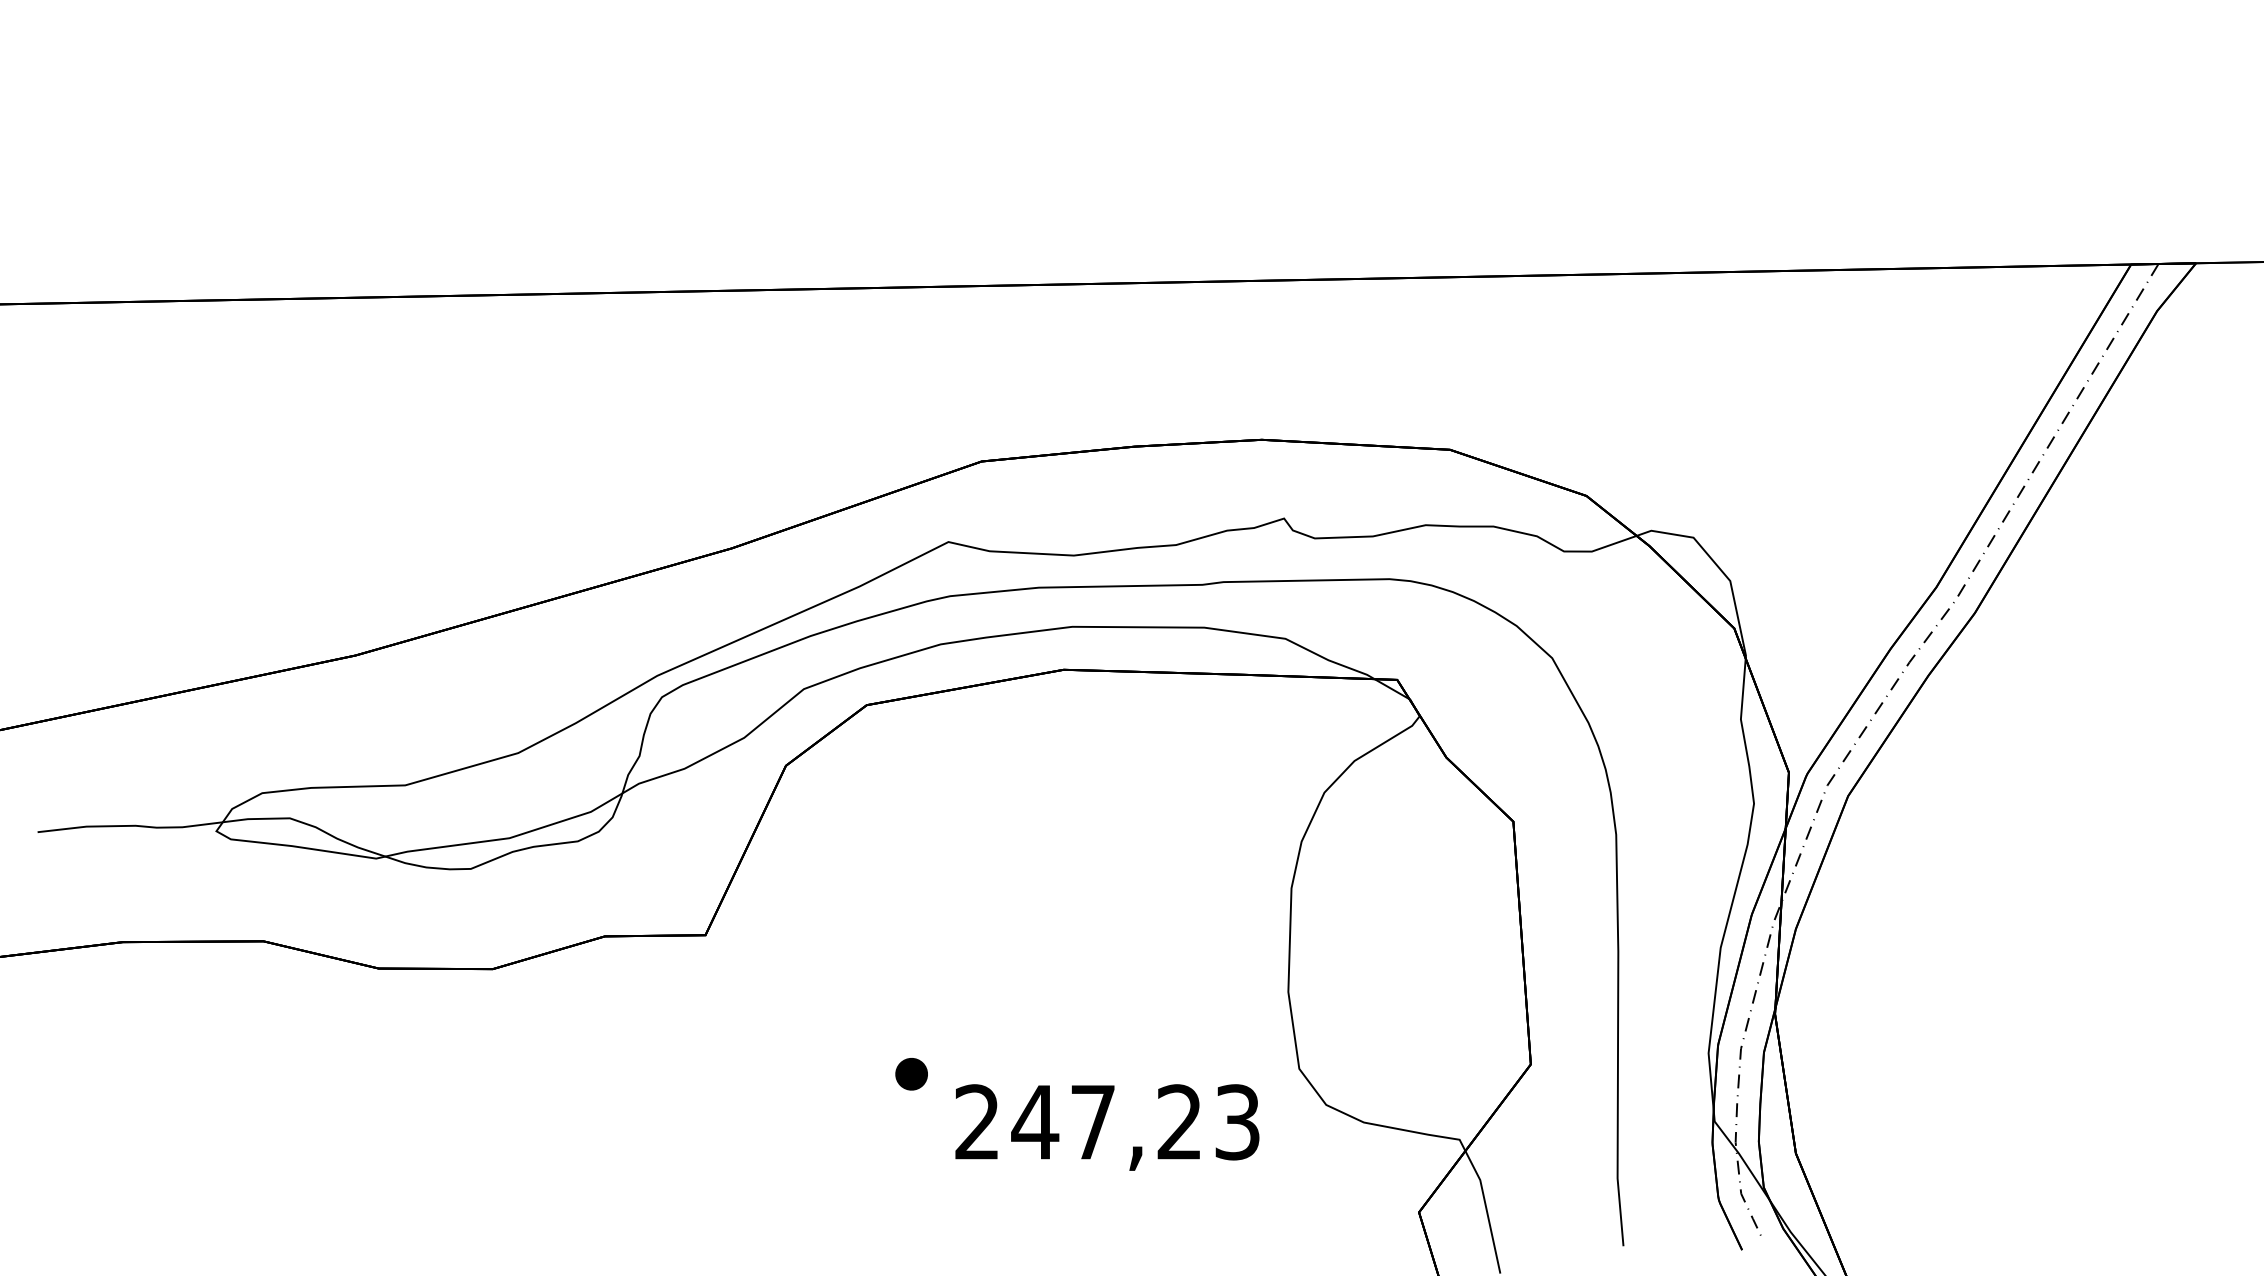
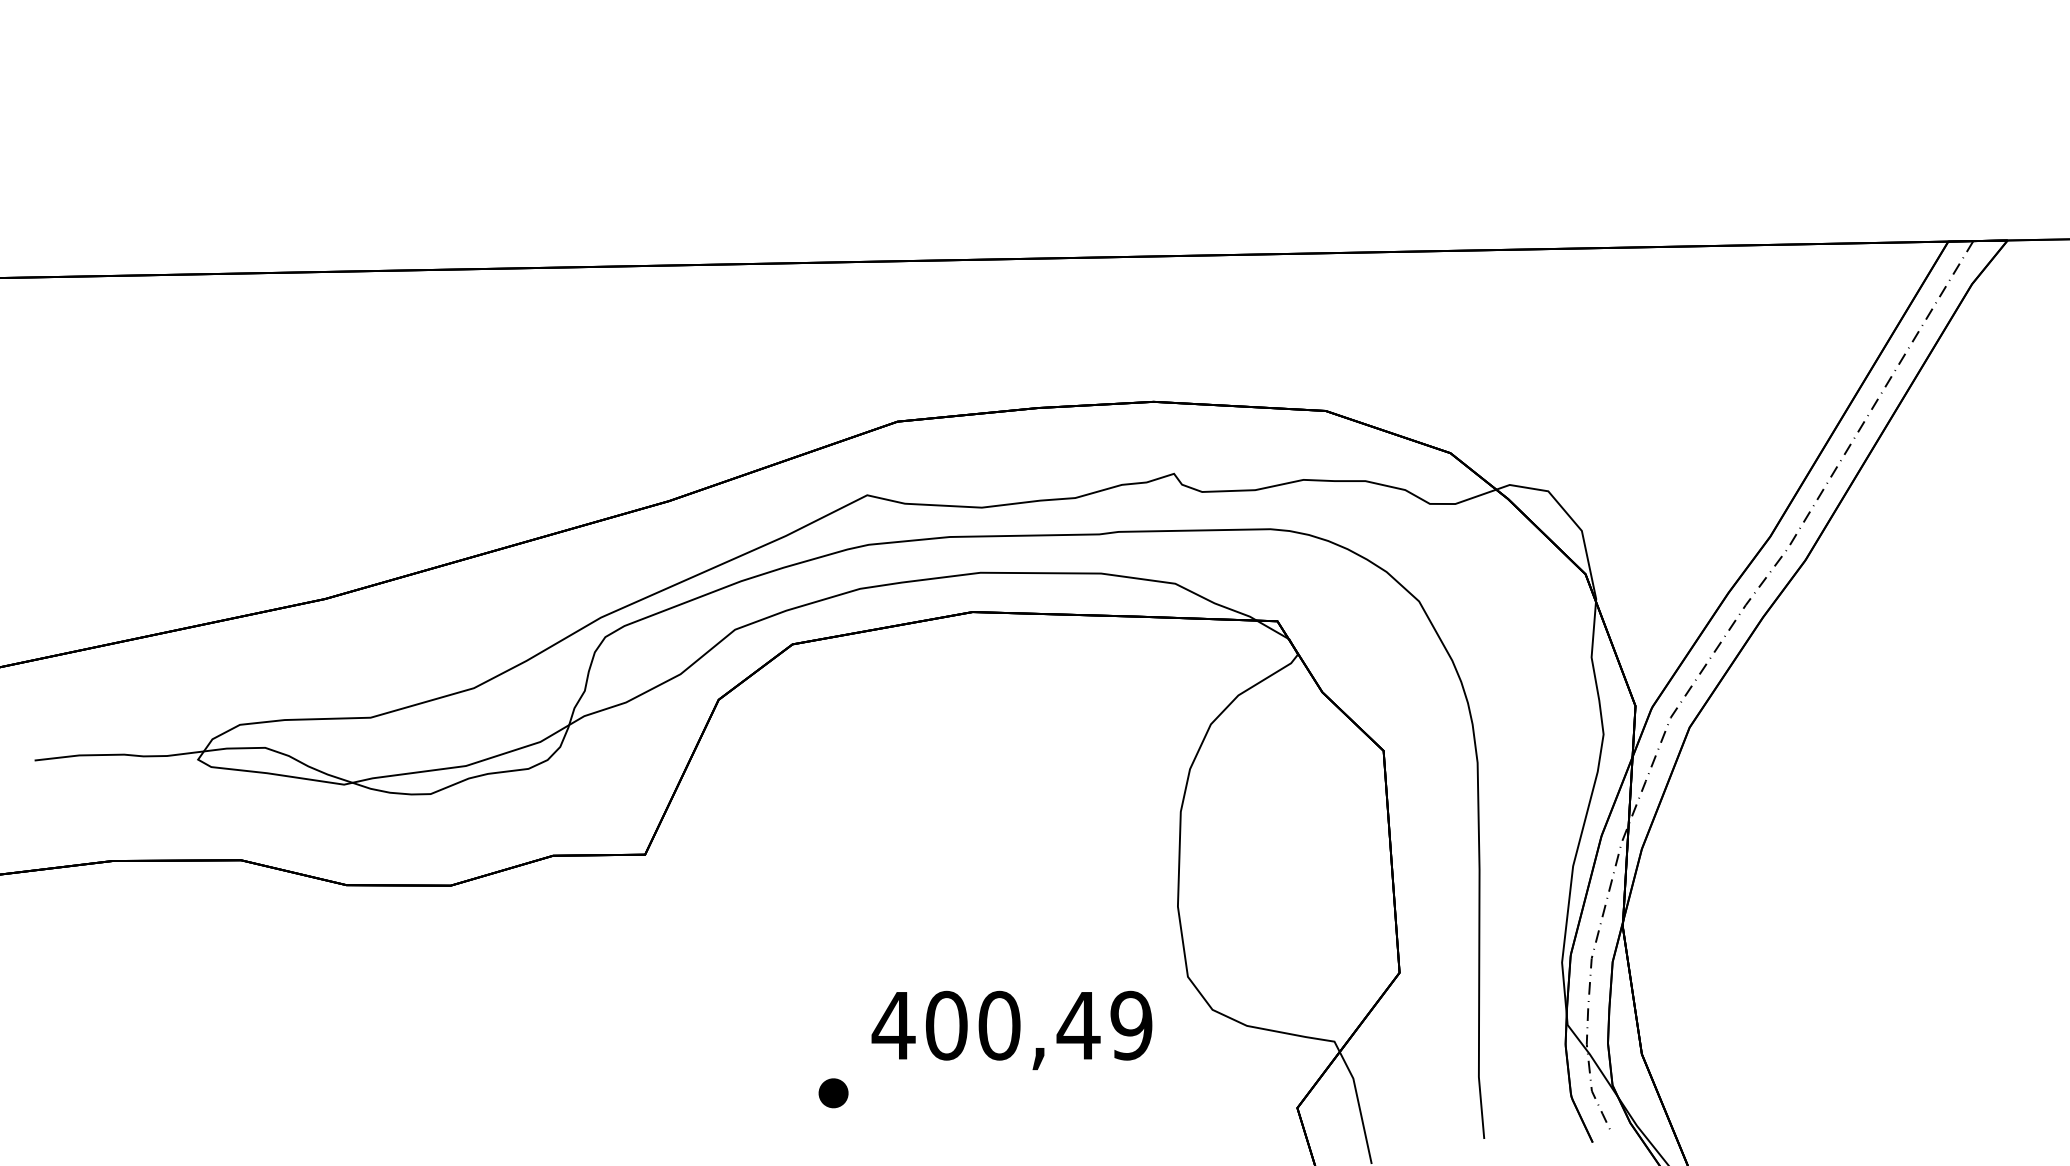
part: (911, 1074) -> (833, 1093), moved
text: (1106, 1122) -> (1011, 1025), 247,23 -> 400,49

